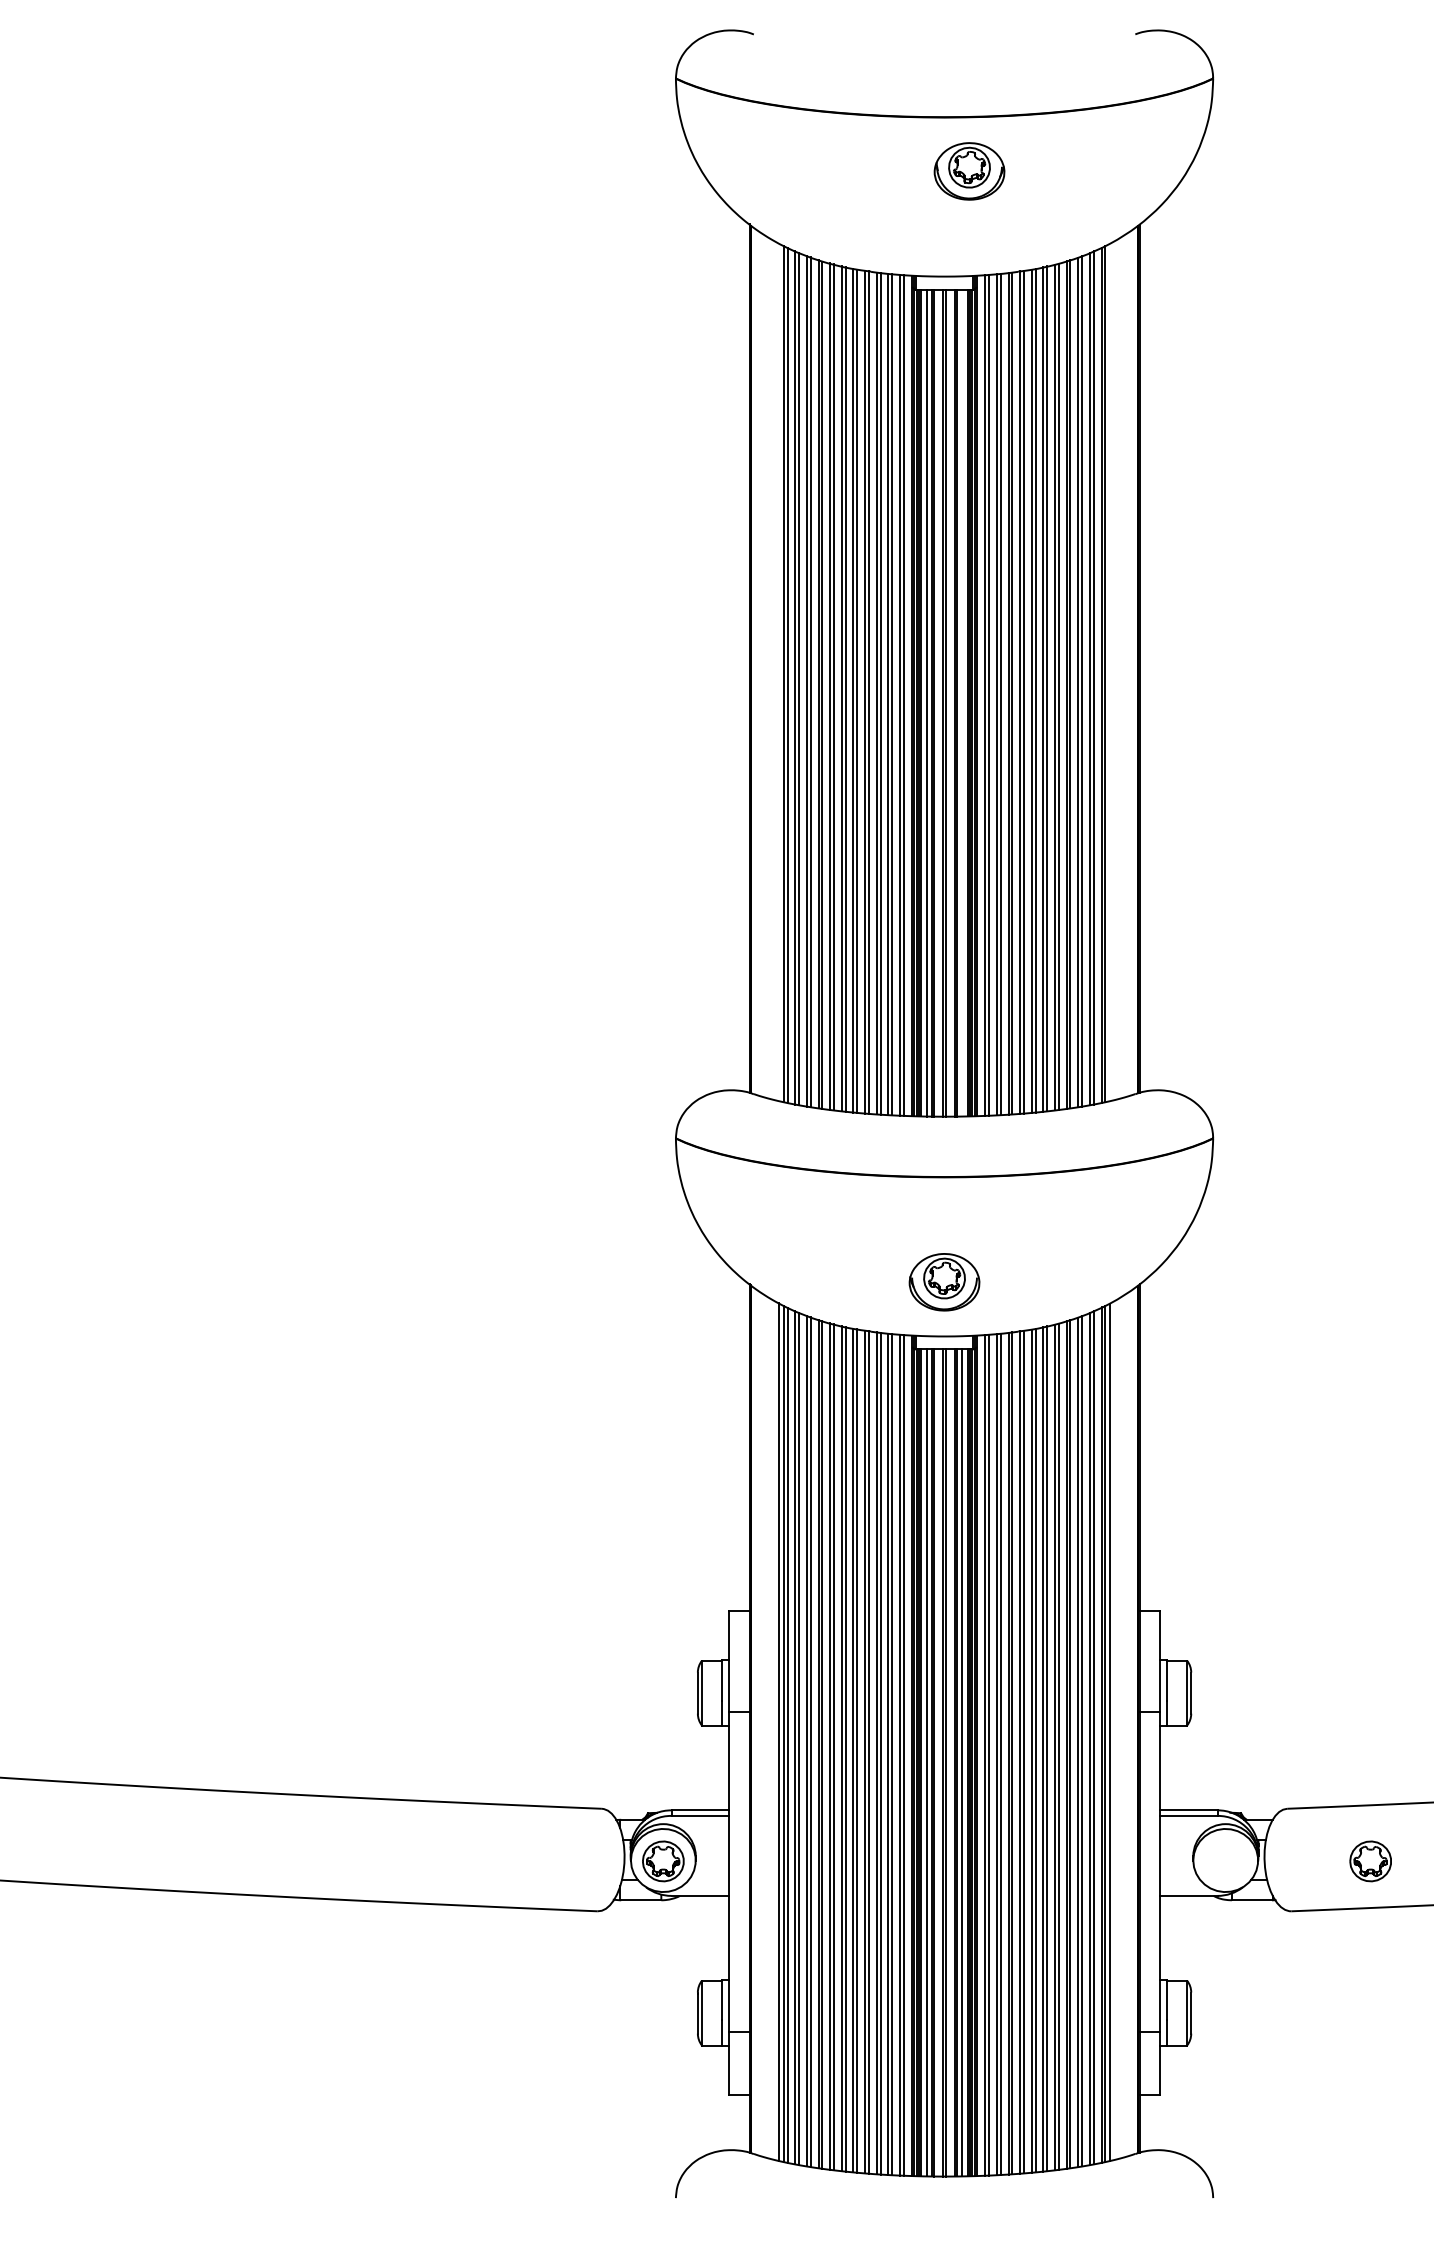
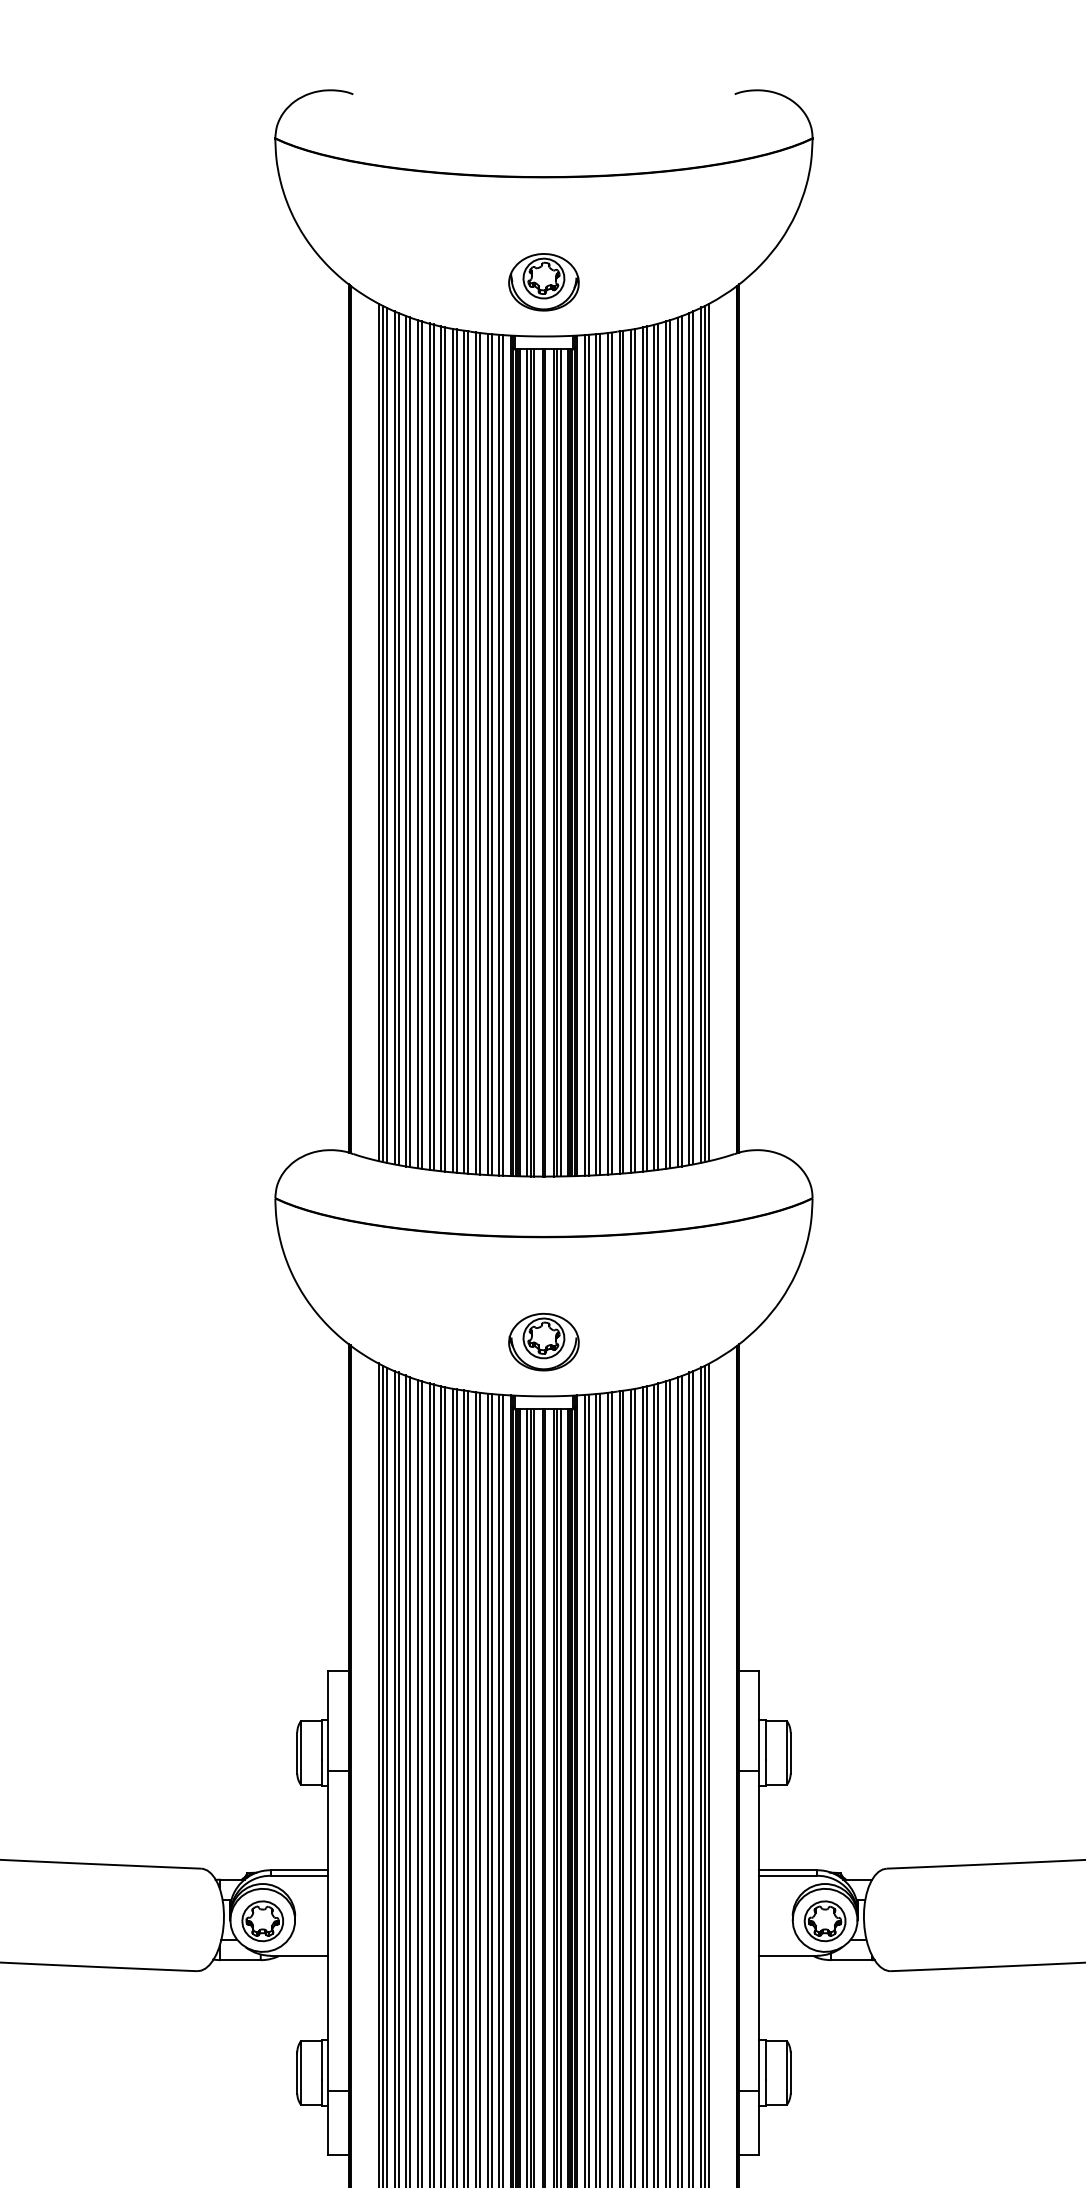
part: (969, 171) -> (543, 282), moved
line: (779, 672) -> (378, 732), added
line: (1109, 672) -> (708, 732), added
line: (961, 702) -> (560, 762), added
part: (1370, 1861) -> (824, 1921), moved

